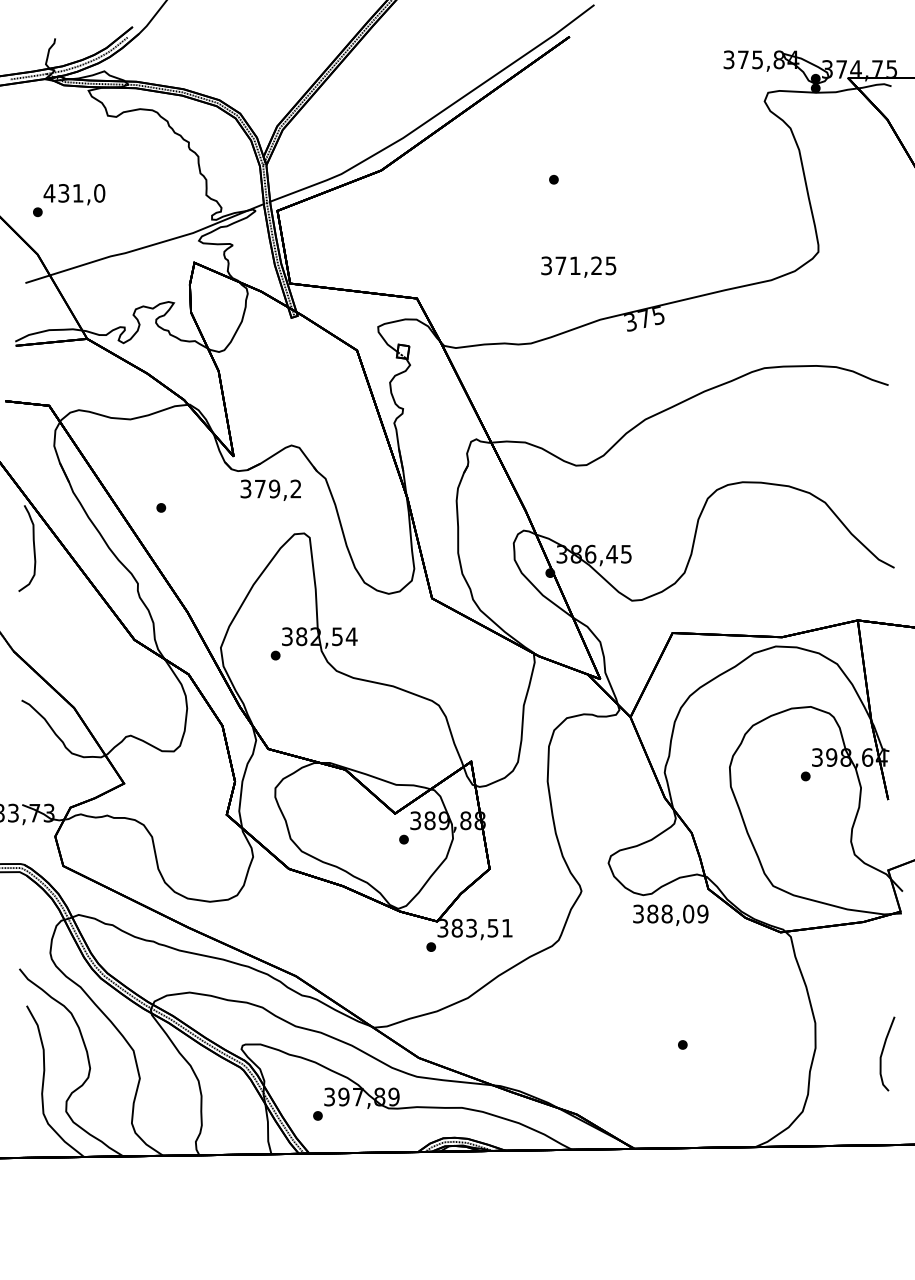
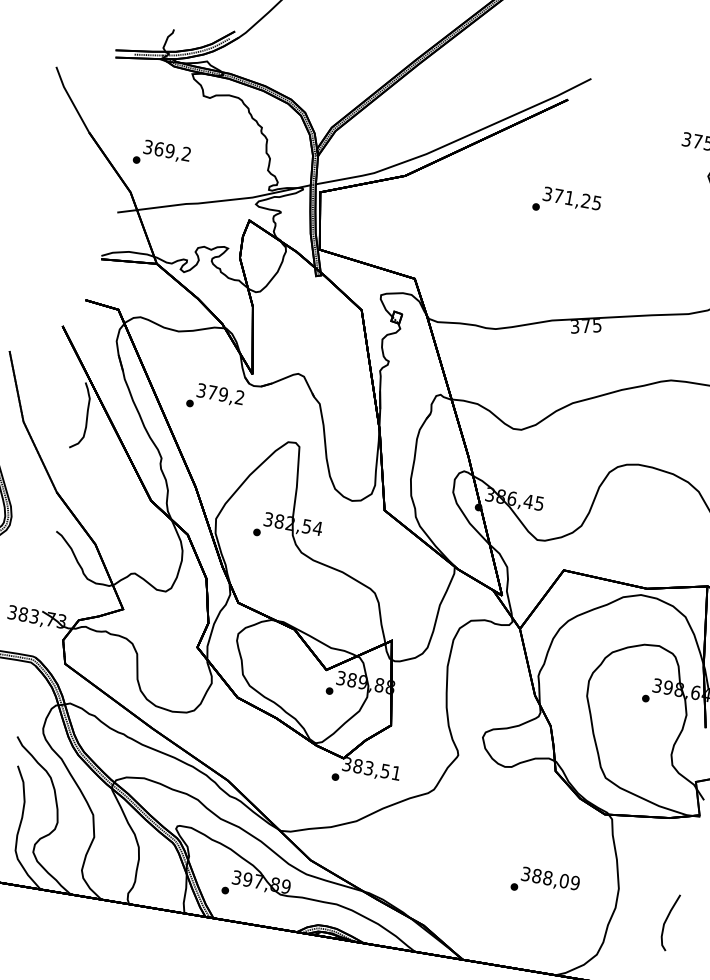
text: (74, 193) -> (167, 150), 431,0 -> 369,2
text: (578, 266) -> (571, 199), moved
text: (270, 489) -> (220, 394), moved
text: (670, 914) -> (550, 878), moved

